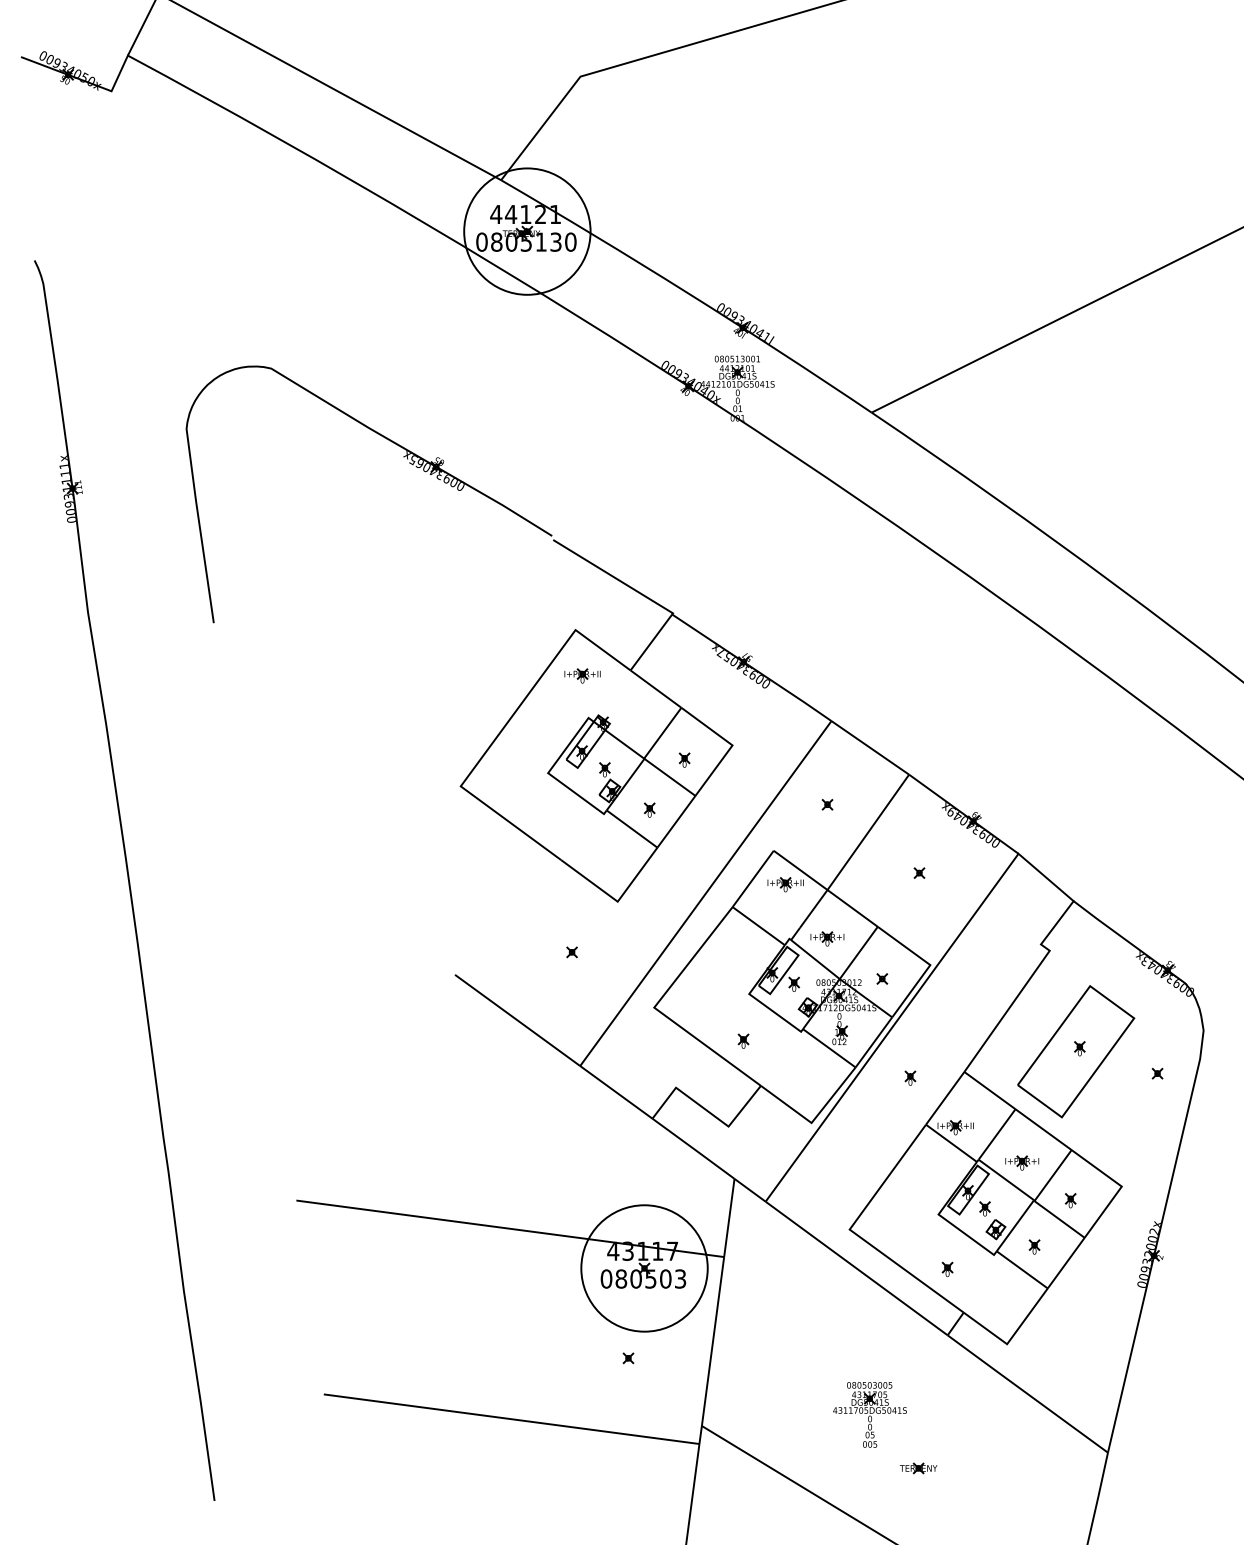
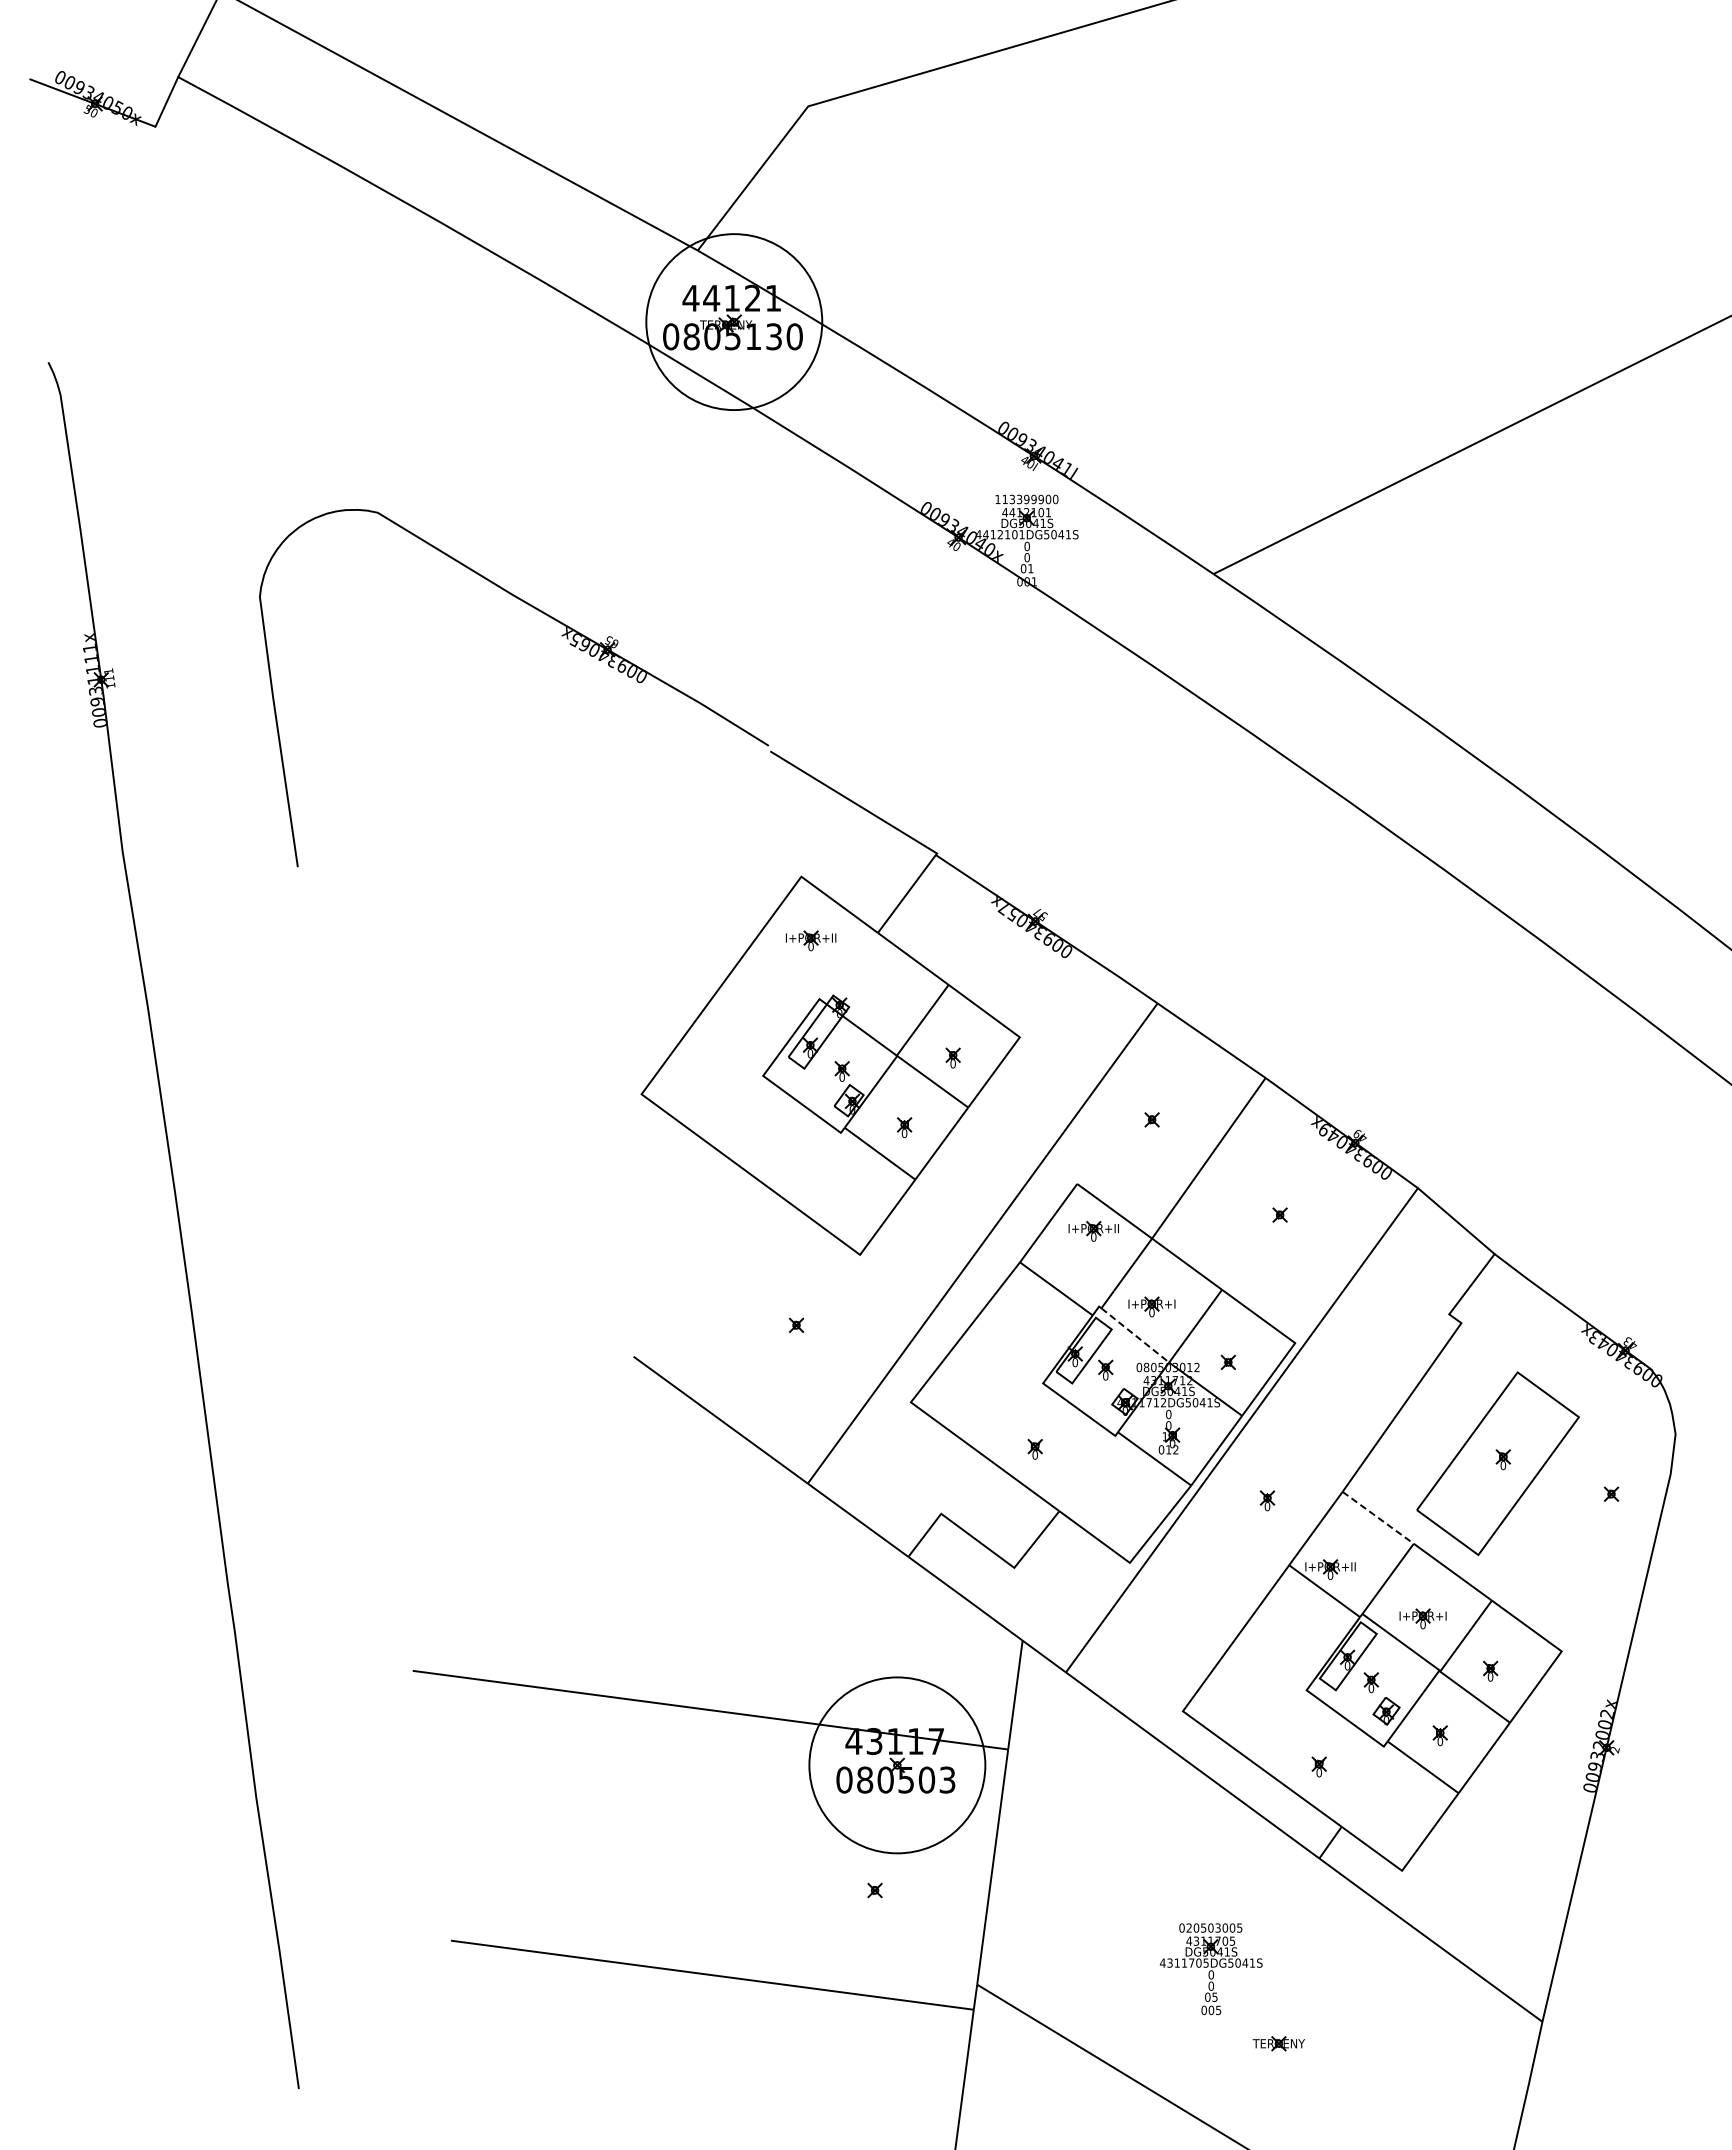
text: (737, 359) -> (1026, 499), 080513001 -> 113399900
line: (815, 959) -> (1135, 1335), solid -> dashed
line: (990, 1091) -> (1378, 1518), solid -> dashed
text: (853, 1384) -> (1188, 1927), 080503005 -> 020503005

